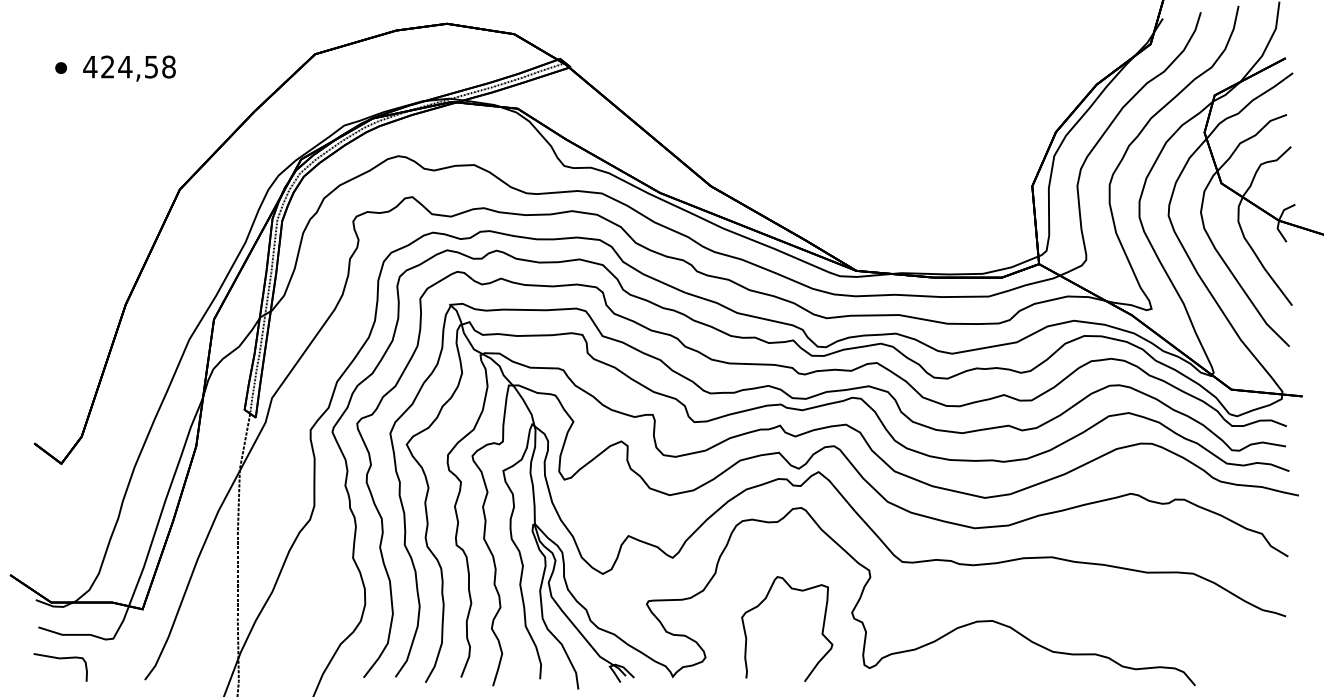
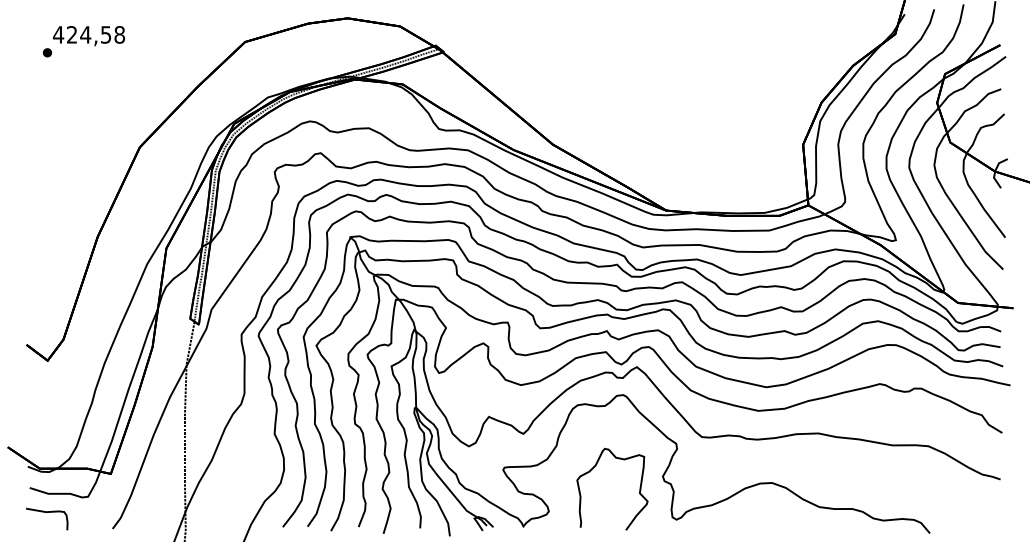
text: (129, 68) -> (88, 36), moved

